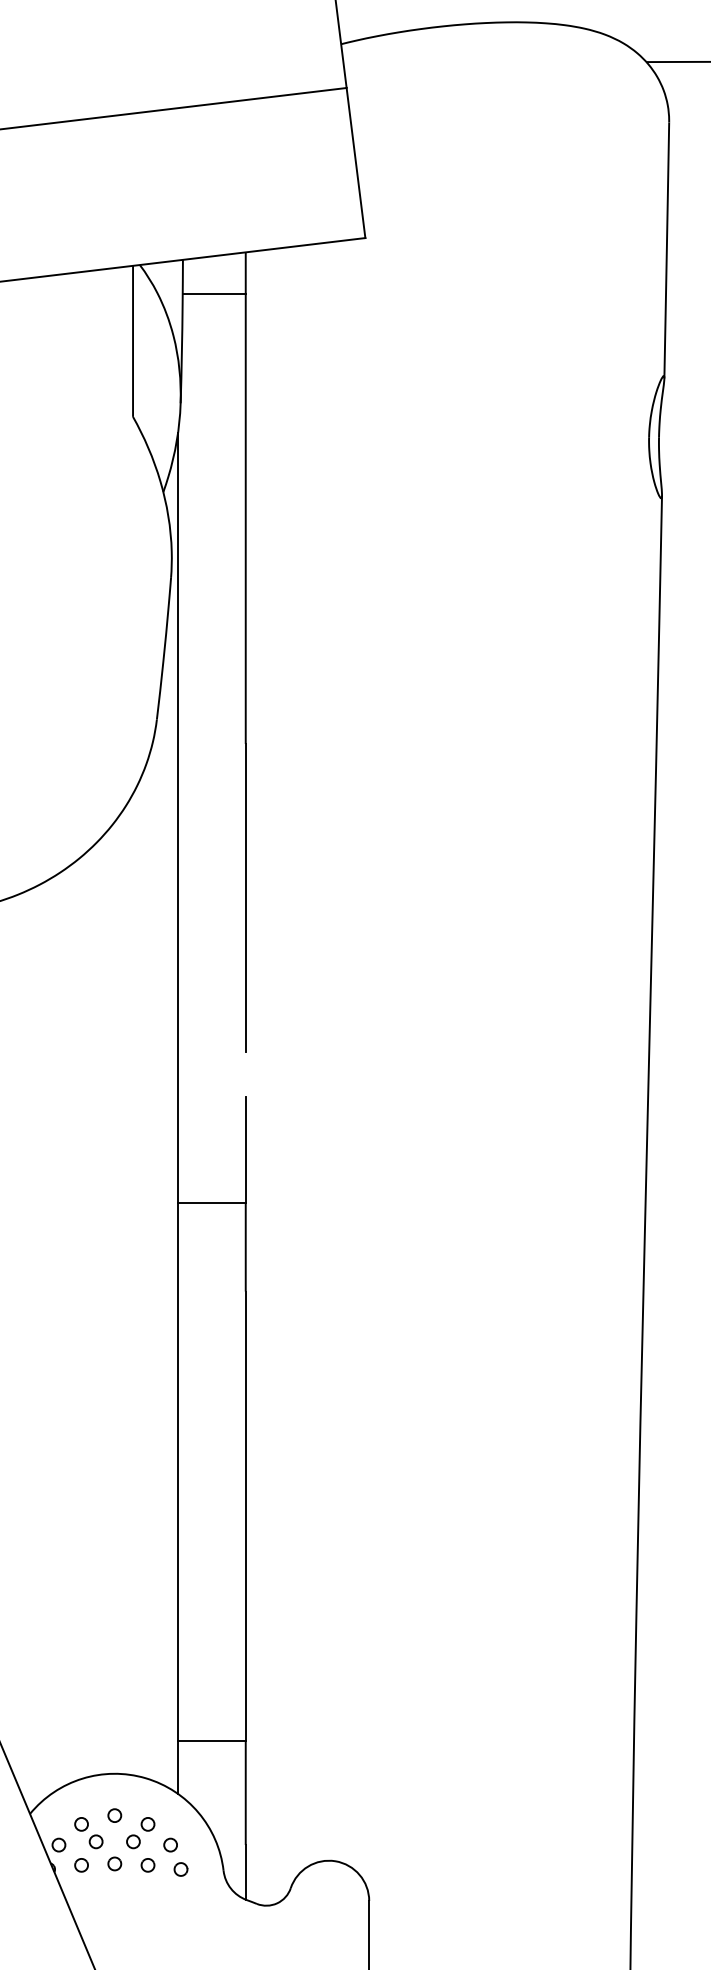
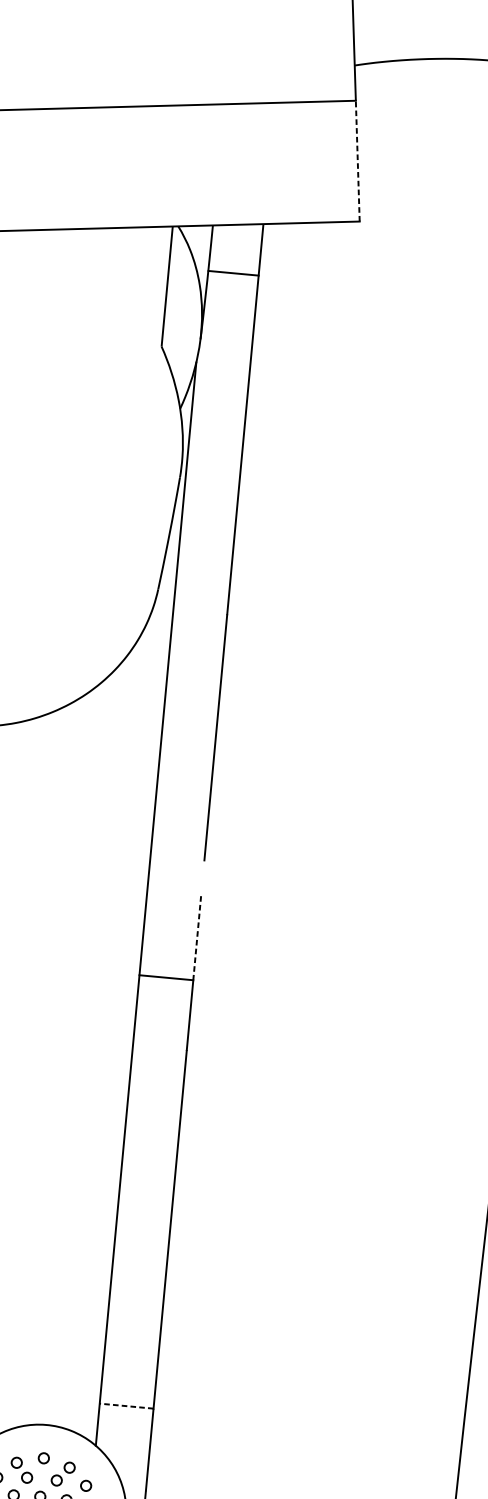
line: (356, 163) -> (358, 161), solid -> dashed
line: (213, 294) -> (232, 273), moved
line: (245, 1149) -> (197, 937), solid -> dashed
line: (211, 1741) -> (126, 1406), solid -> dashed

